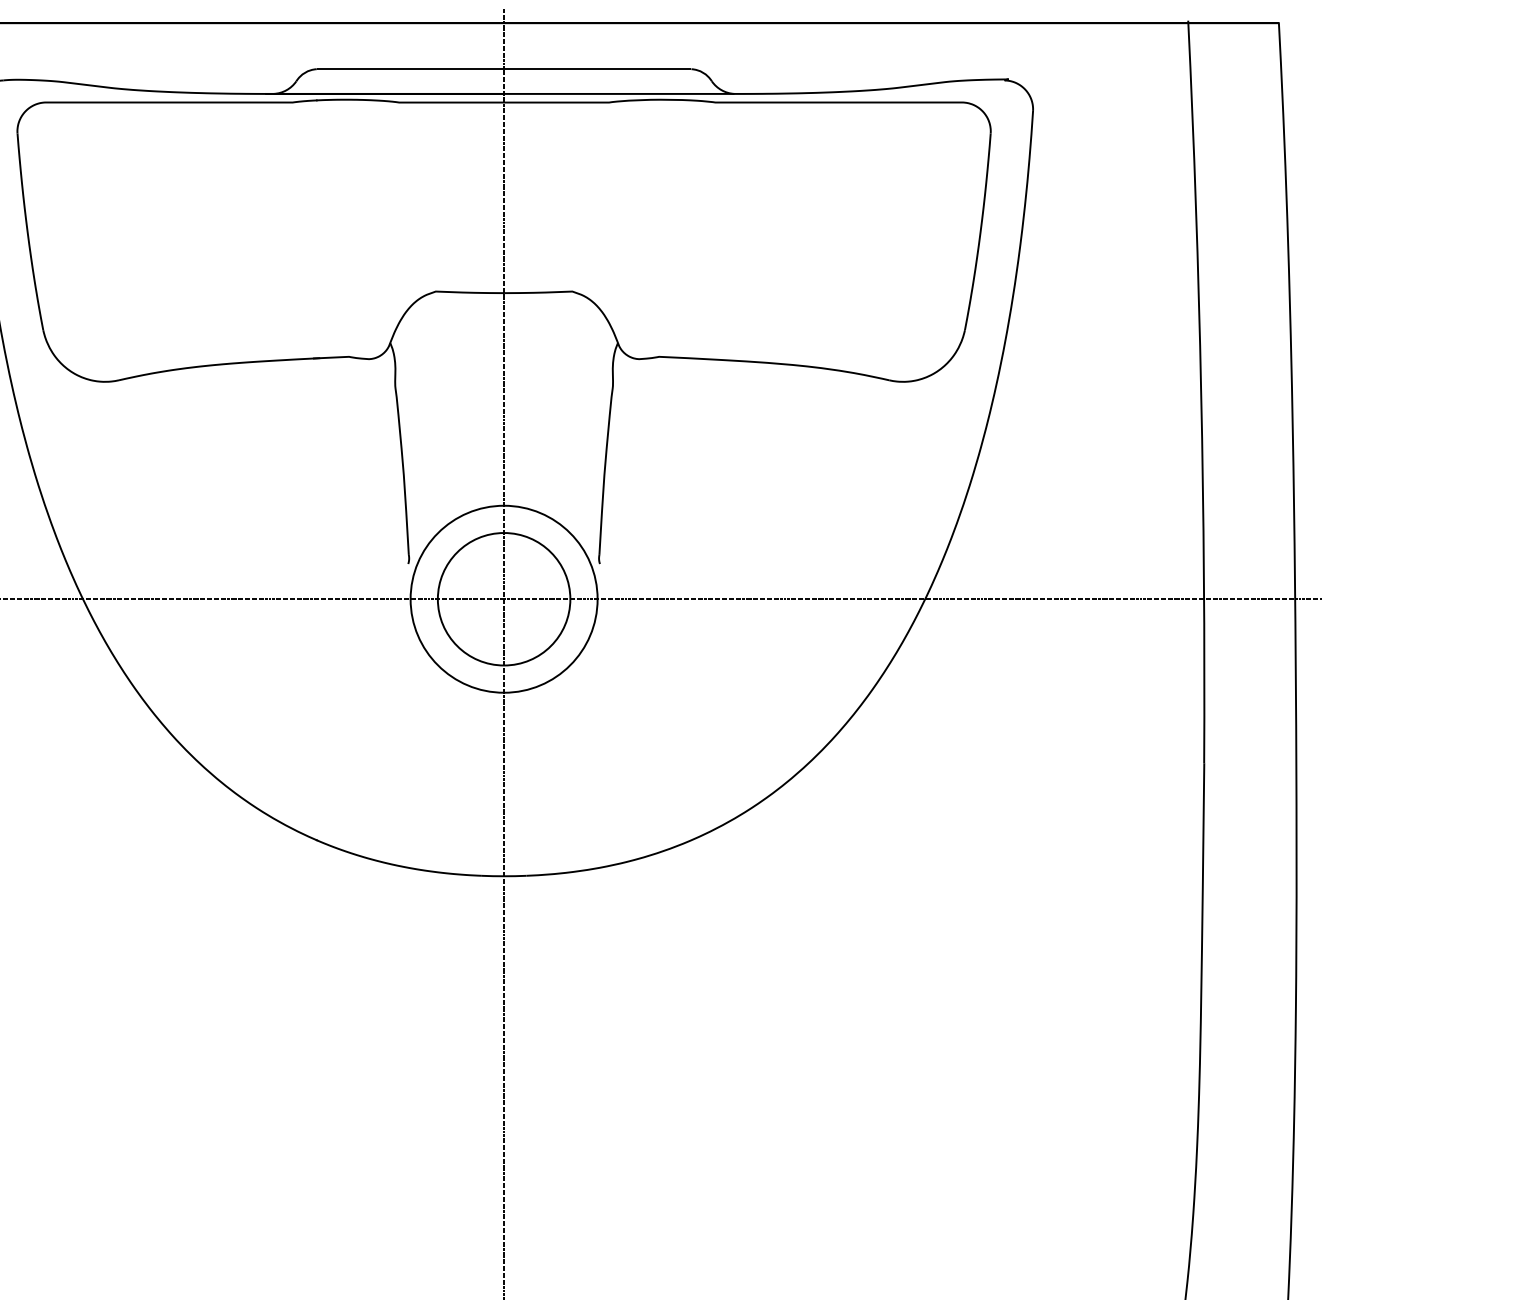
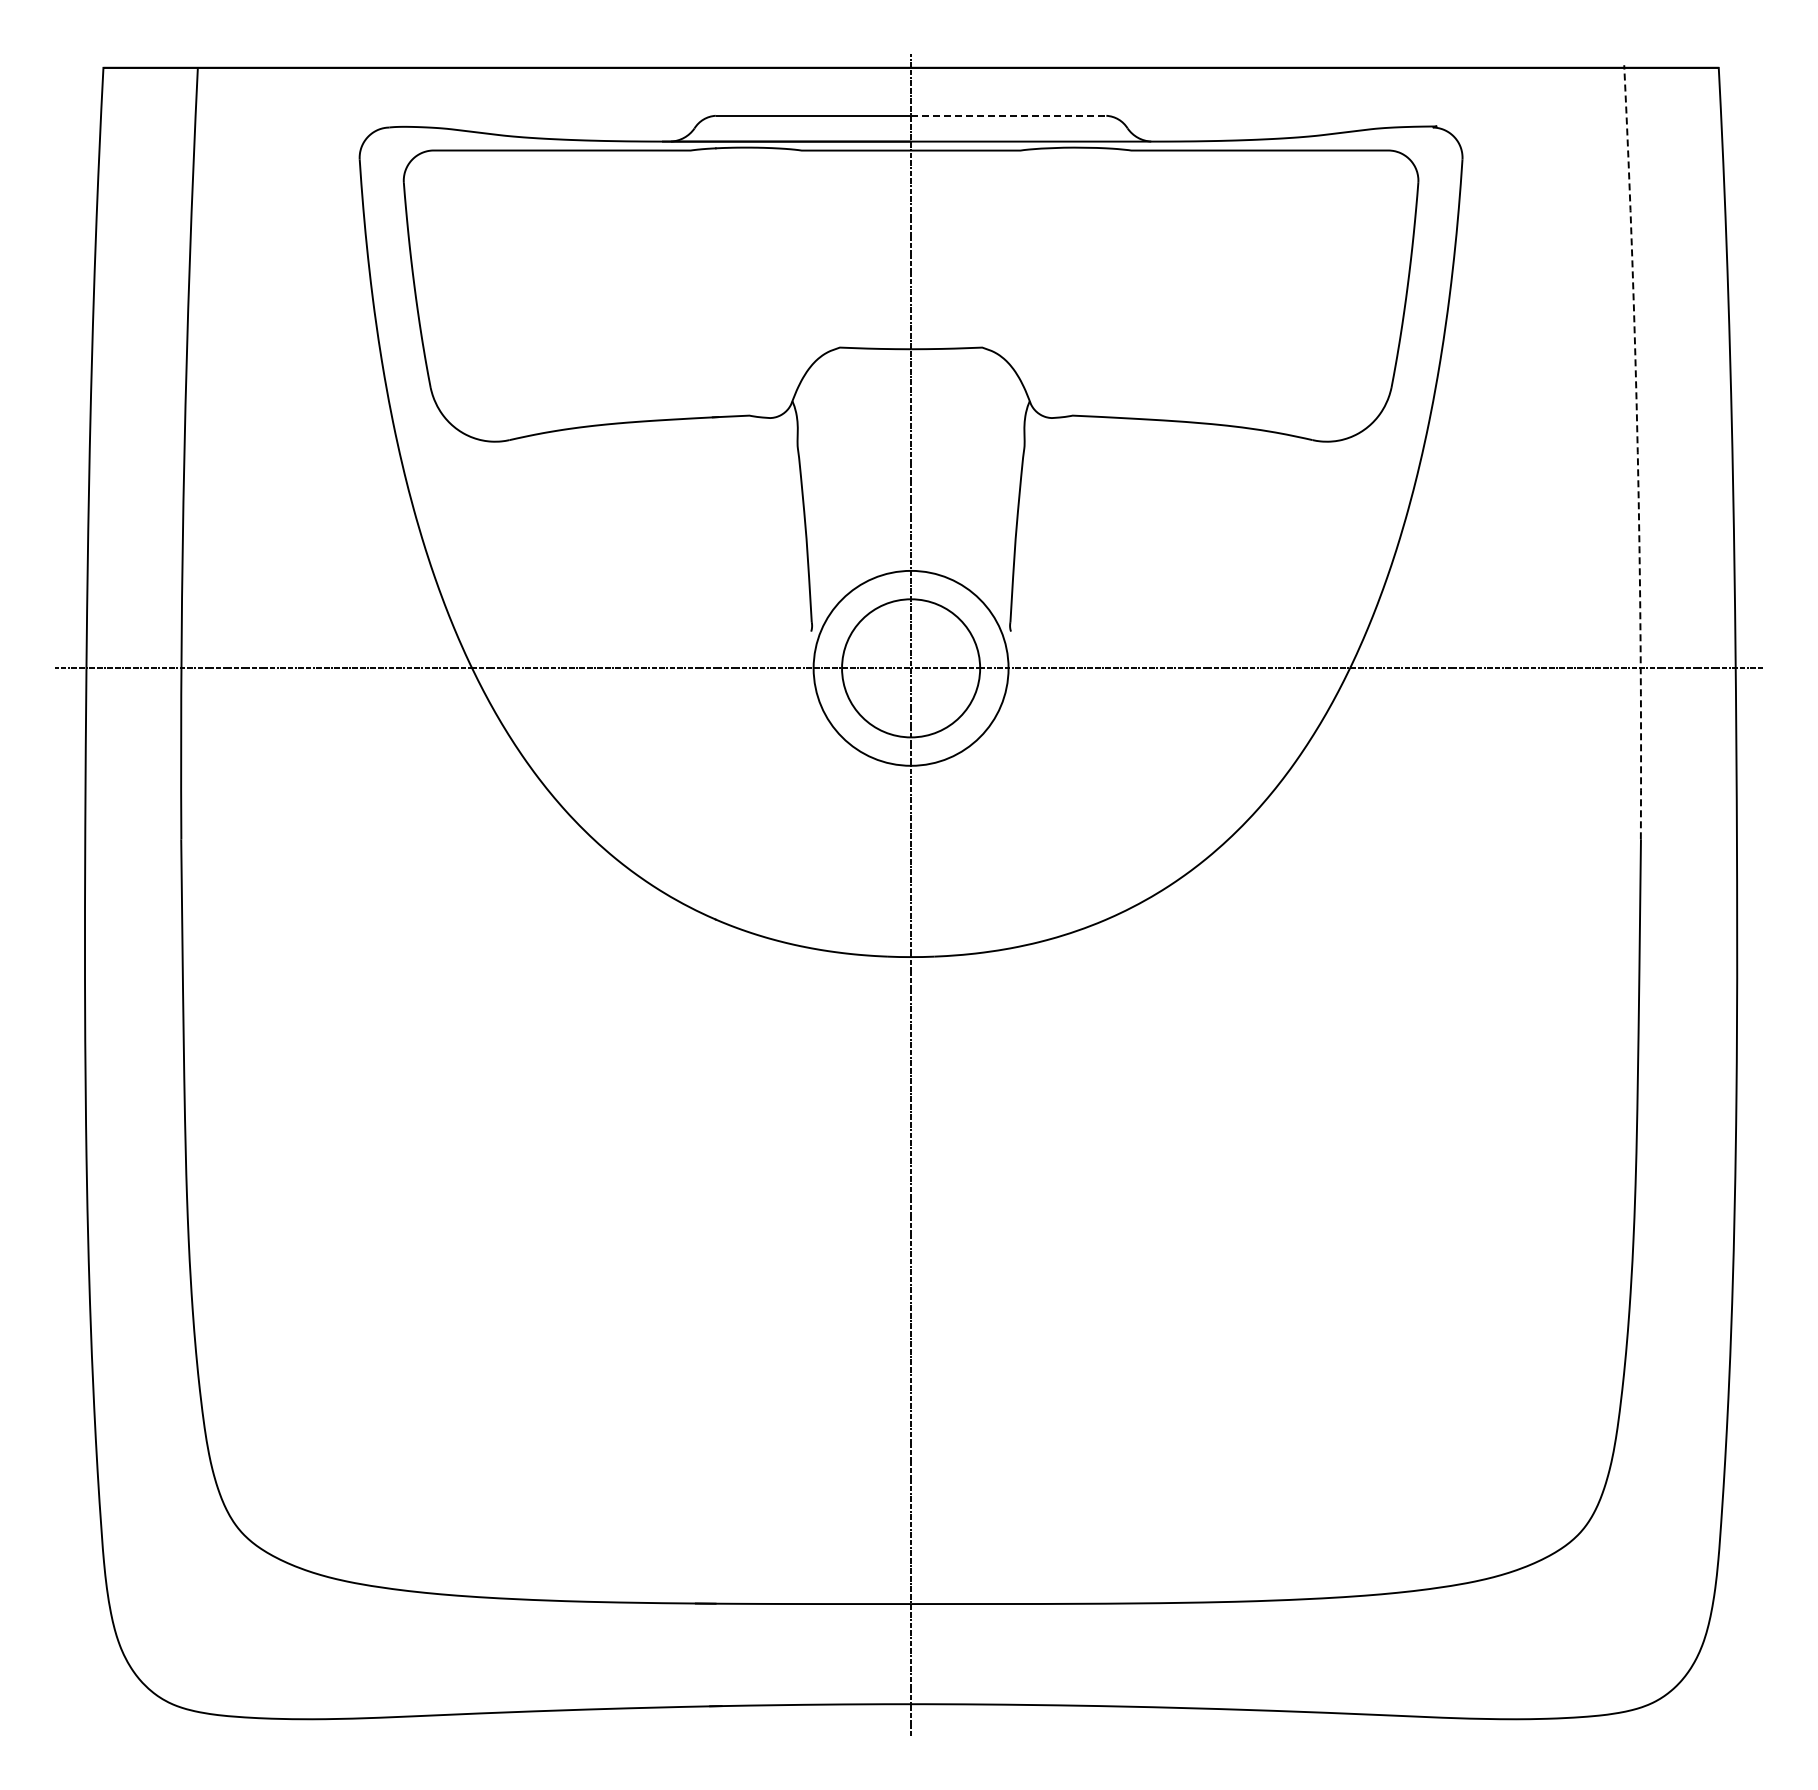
line: (597, 68) -> (1008, 115), solid -> dashed
line: (1200, 392) -> (1637, 452), solid -> dashed

